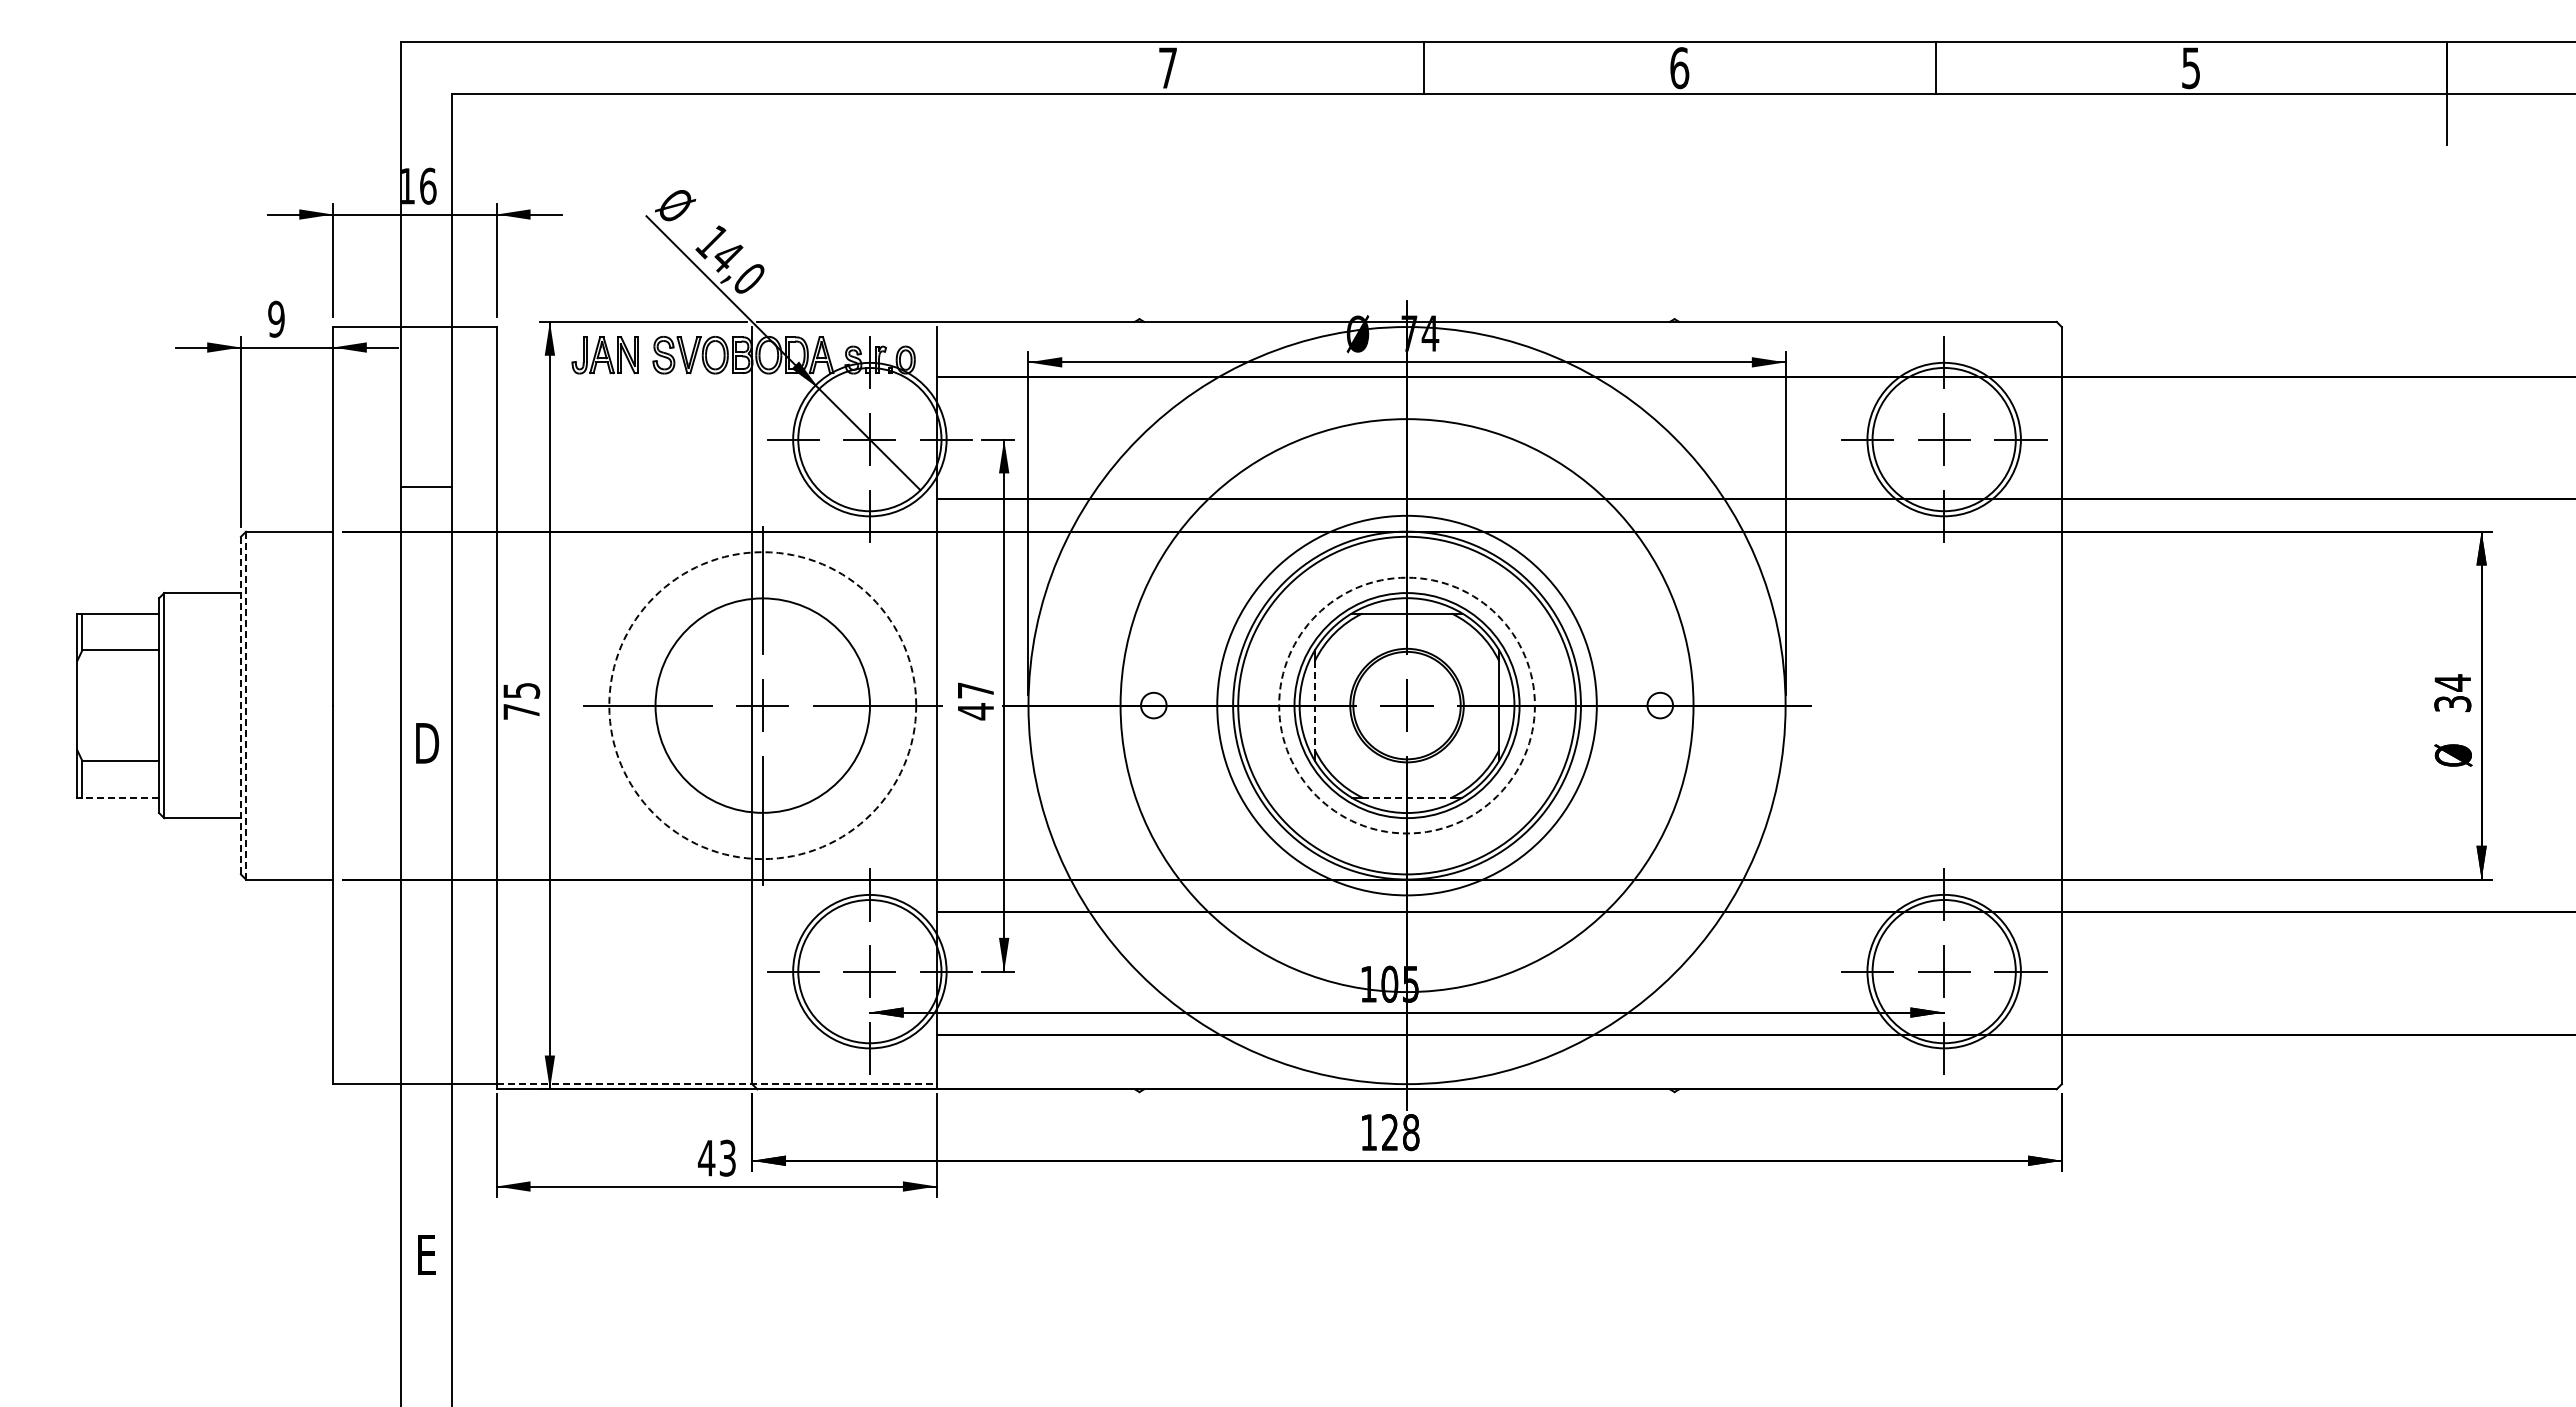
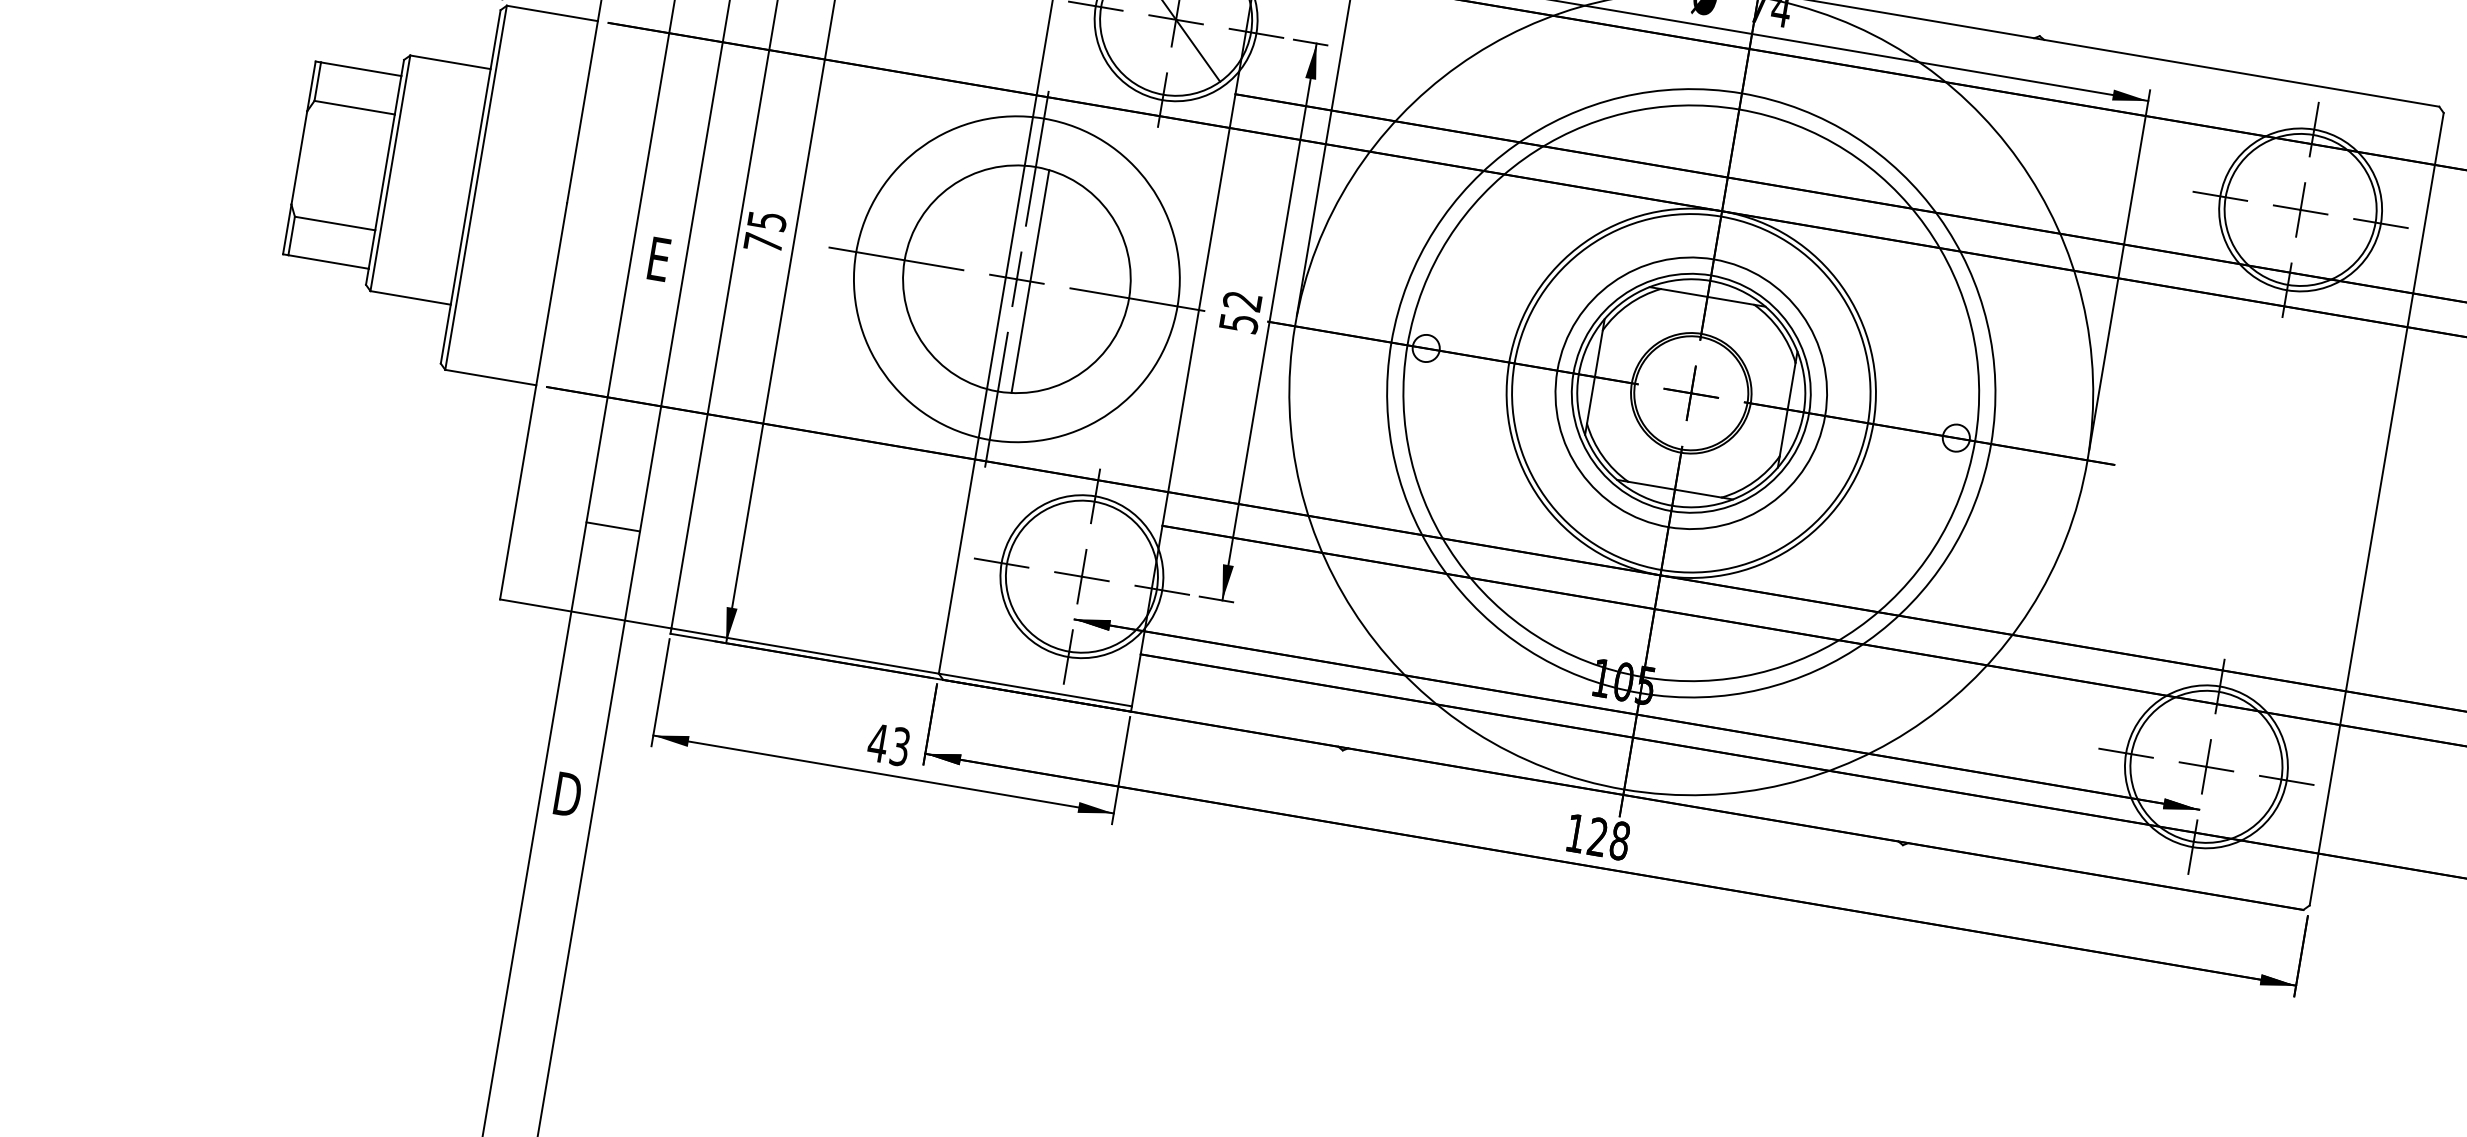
text: (975, 701) -> (1240, 312), 47 -> 52
line: (240, 705) -> (470, 186), dashed -> solid
line: (246, 705) -> (476, 187), dashed -> solid
circle: (762, 705) -> (1016, 279), dashed -> solid
line: (775, 705) -> (1030, 281), added
line: (1314, 705) -> (1594, 376), dashed -> solid
circle: (1406, 705) -> (1690, 393), dashed -> solid
circle: (1406, 705) -> (1690, 393), size x1.43
text: (427, 743) -> (659, 259), D -> E
line: (120, 797) -> (328, 261), dashed -> solid
line: (1407, 797) -> (1675, 489), dashed -> solid
line: (426, 999) -> (612, 527), added
line: (716, 1084) -> (901, 667), dashed -> solid
text: (426, 1254) -> (567, 794), E -> D

